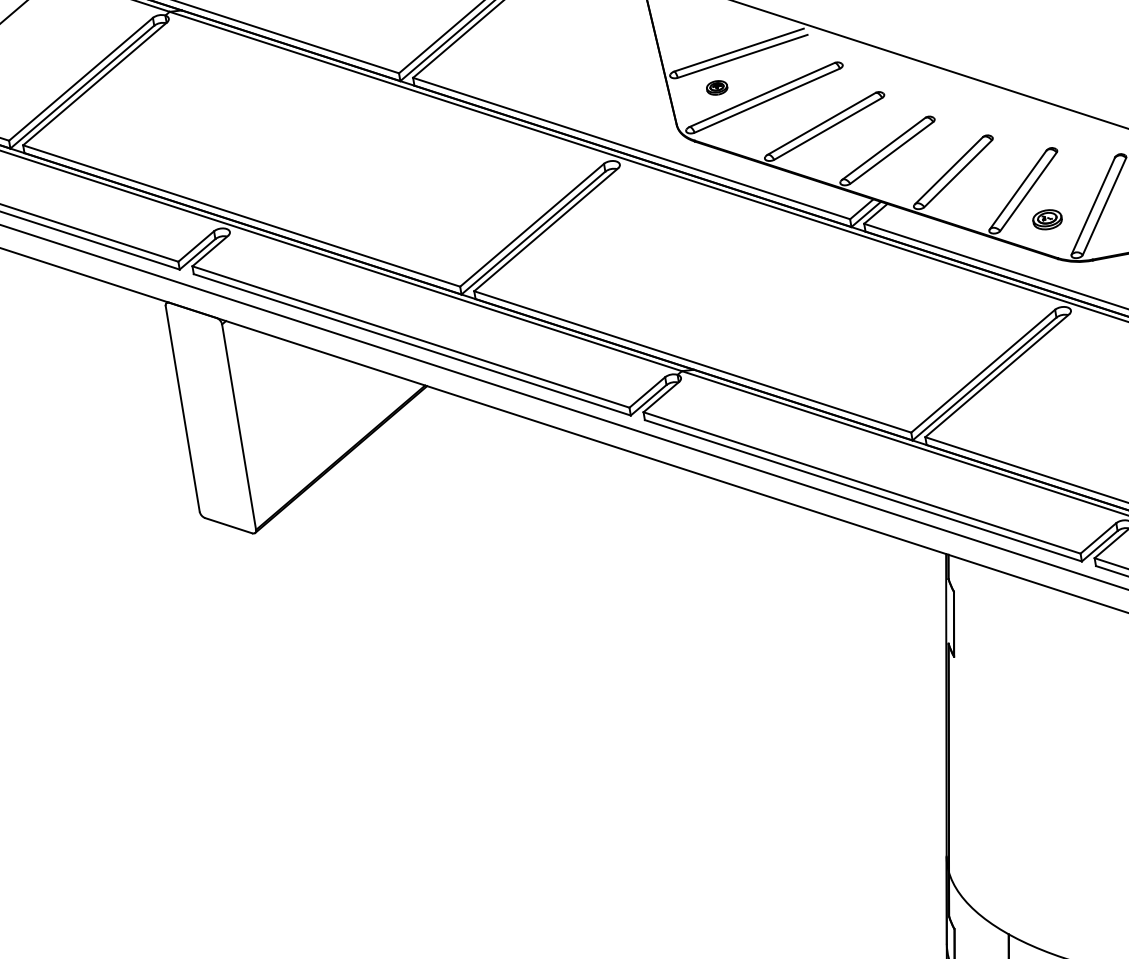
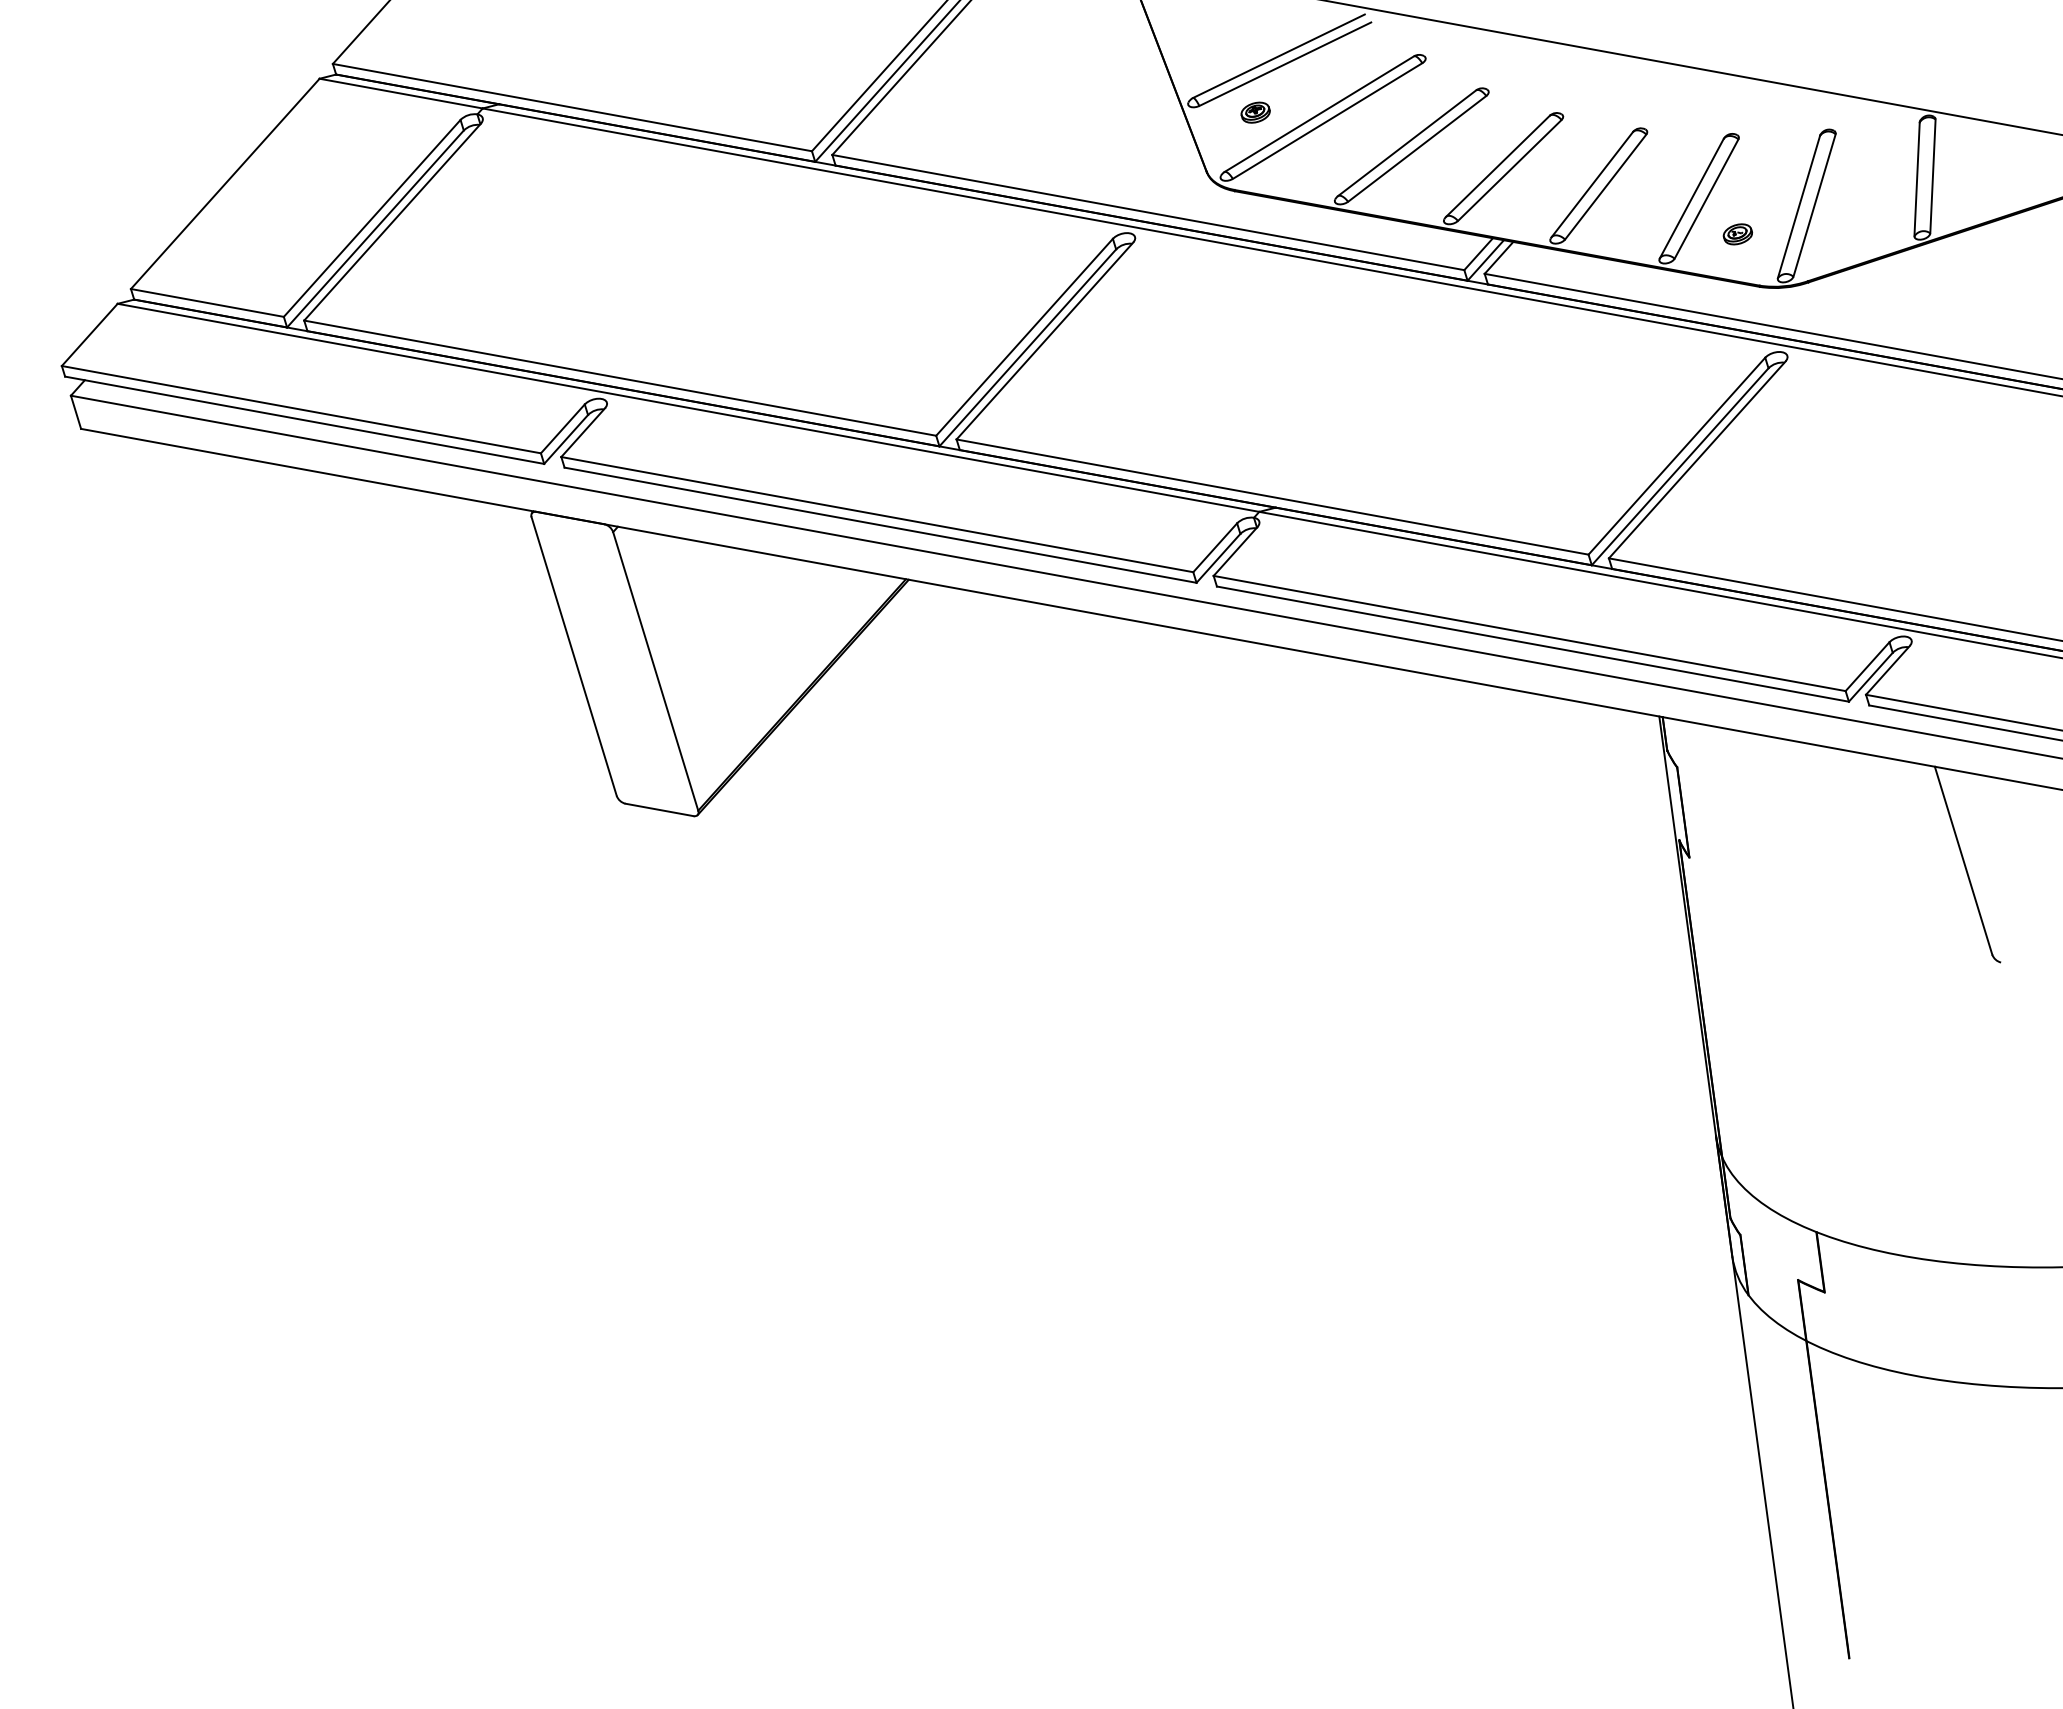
part: (1047, 219) -> (1737, 234), size x0.71

